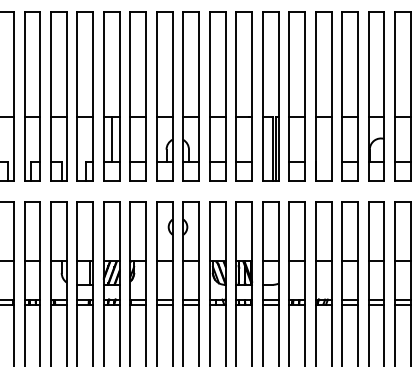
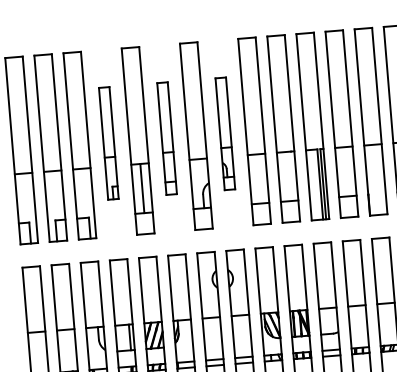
part: (84, 96) -> (108, 143), size x0.6
part: (137, 96) -> (166, 138), size x0.6
part: (190, 96) -> (224, 134), size x0.6

